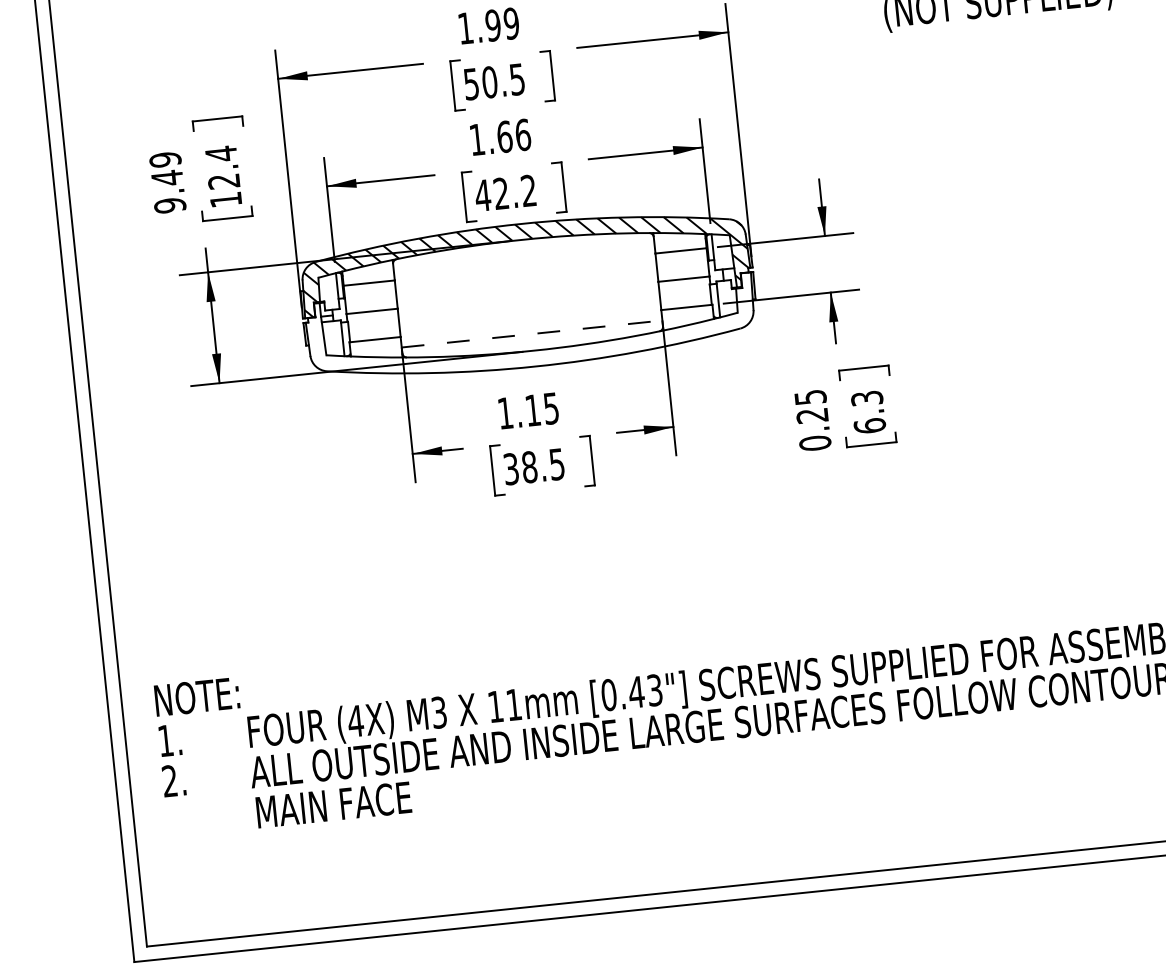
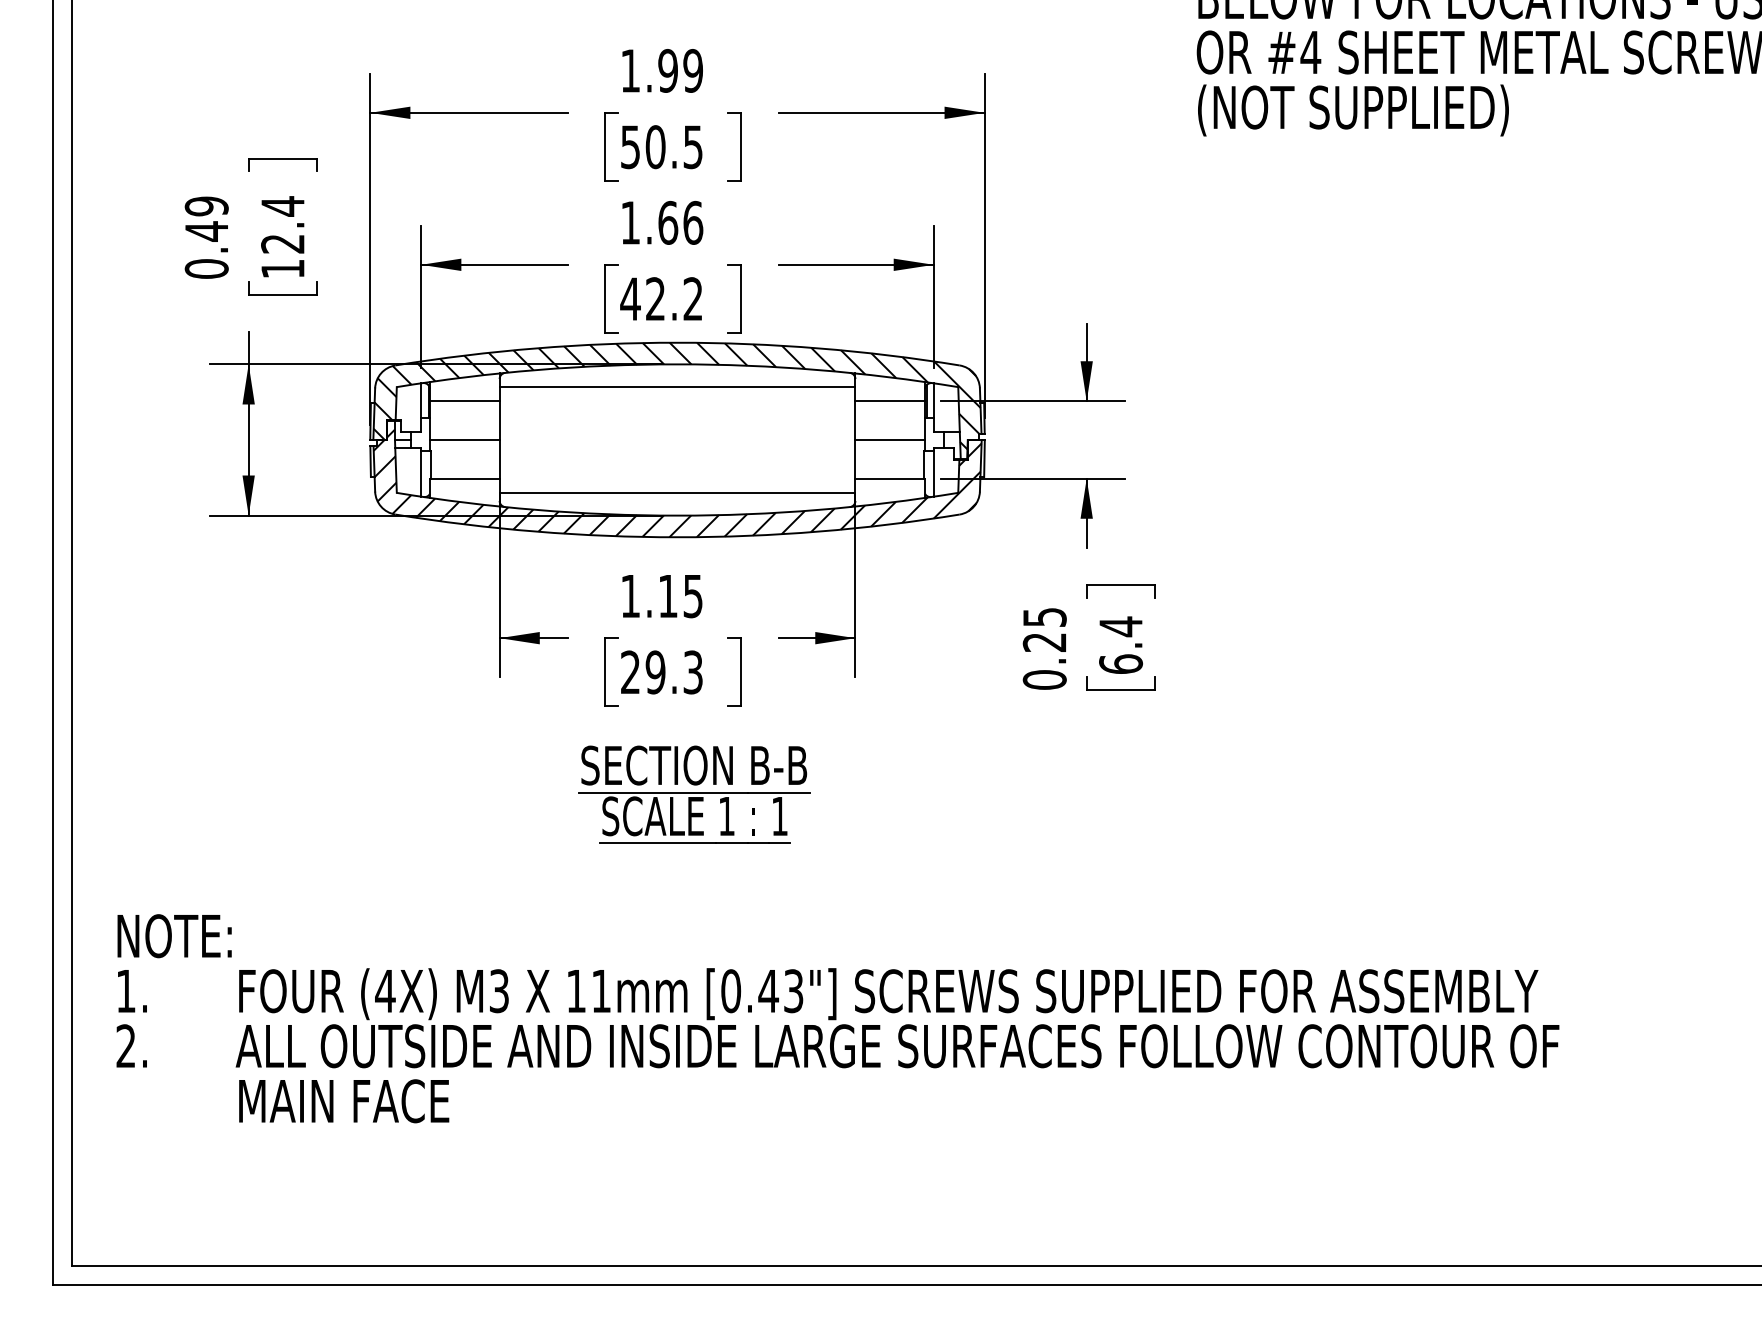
text: (169, 205) -> (206, 268), 9.49 -> 0.49
line: (524, 256) -> (677, 387), added
hatch: (531, 327) -> (677, 483), added
line: (532, 333) -> (677, 492), dashed -> solid
text: (867, 398) -> (1121, 626), 6.3 -> 6.4
text: (533, 466) -> (661, 672), 38.5 -> 29.3
part: (567, 553) -> (694, 794), added

